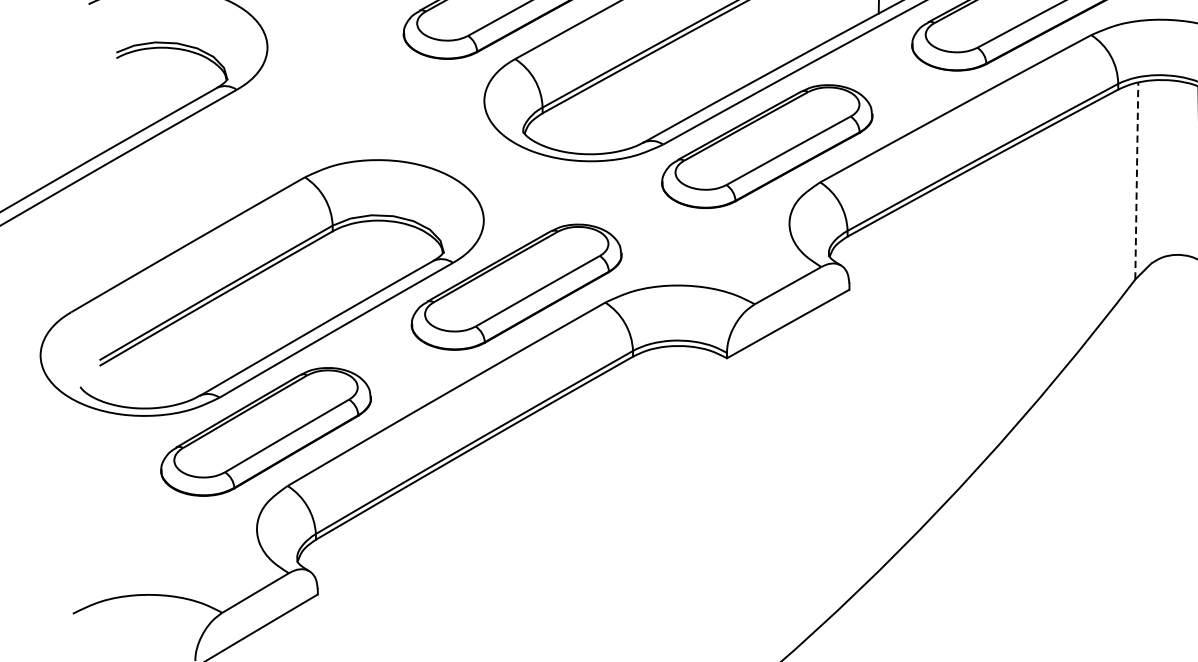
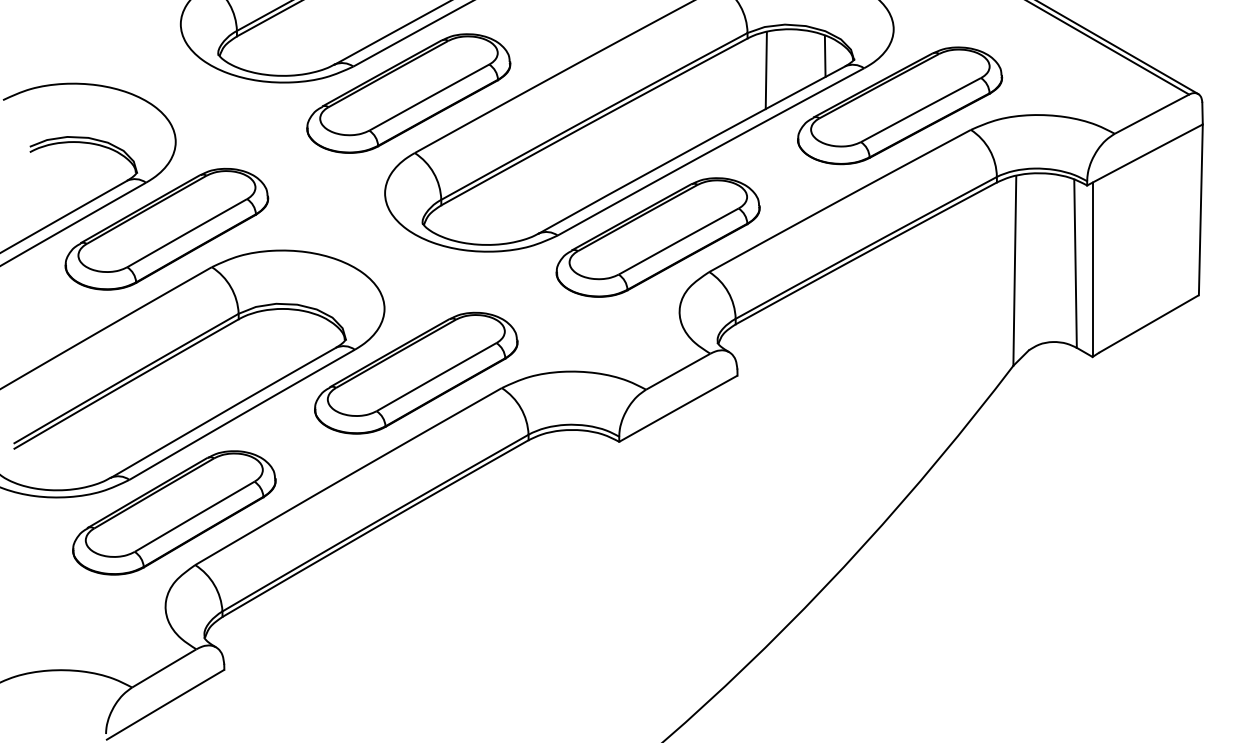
part: (257, 137) -> (166, 228), added
line: (1136, 180) -> (1014, 270), dashed -> solid

